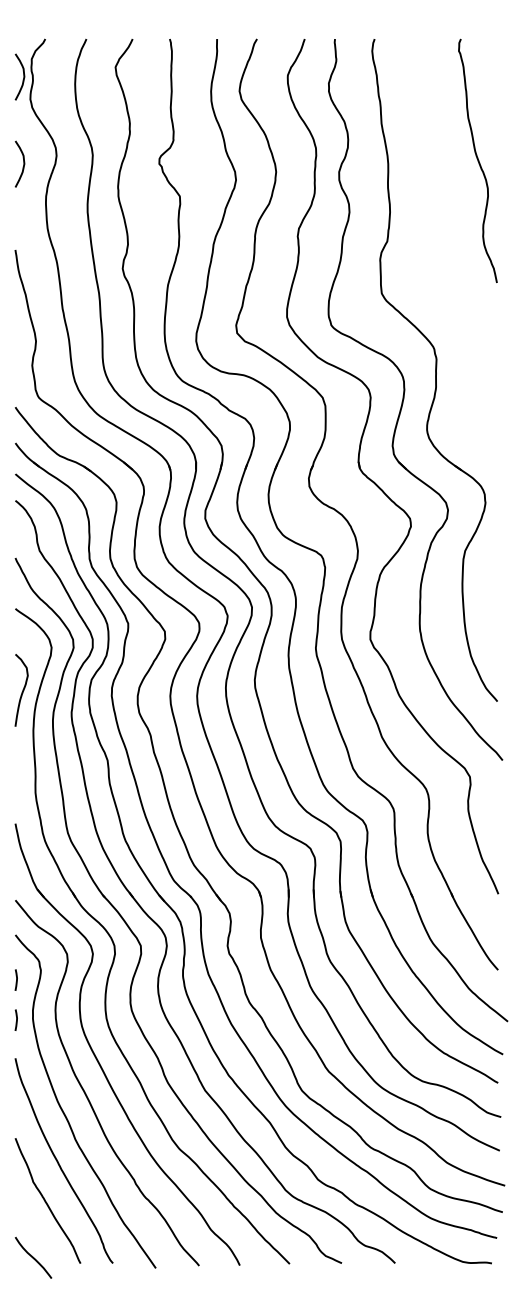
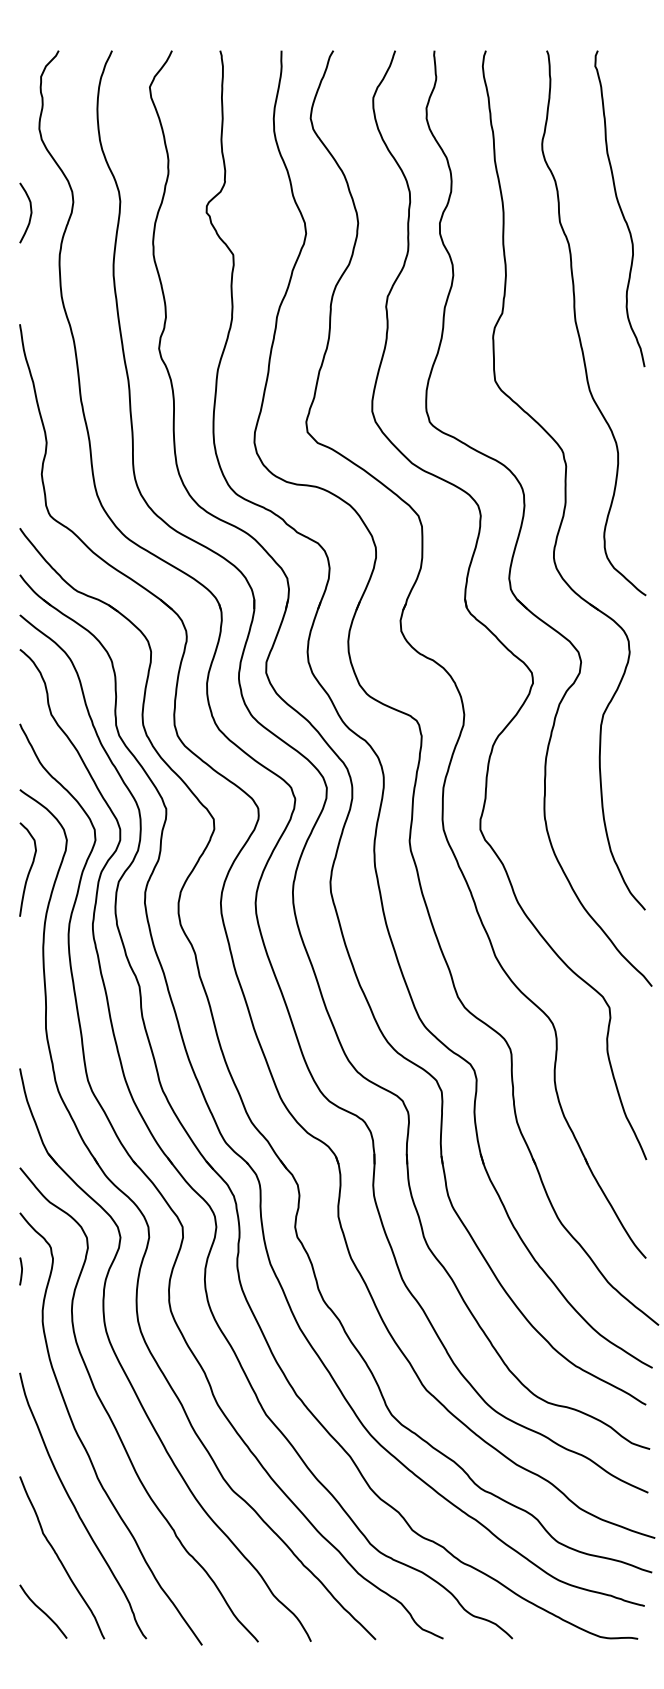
curve: (23, 76) -> (30, 99), removed
curve: (446, 253) -> (578, 328), added
curve: (22, 690) -> (29, 869), moved
line: (16, 1020) -> (21, 1323), removed
curve: (33, 1257) -> (43, 1611), moved

